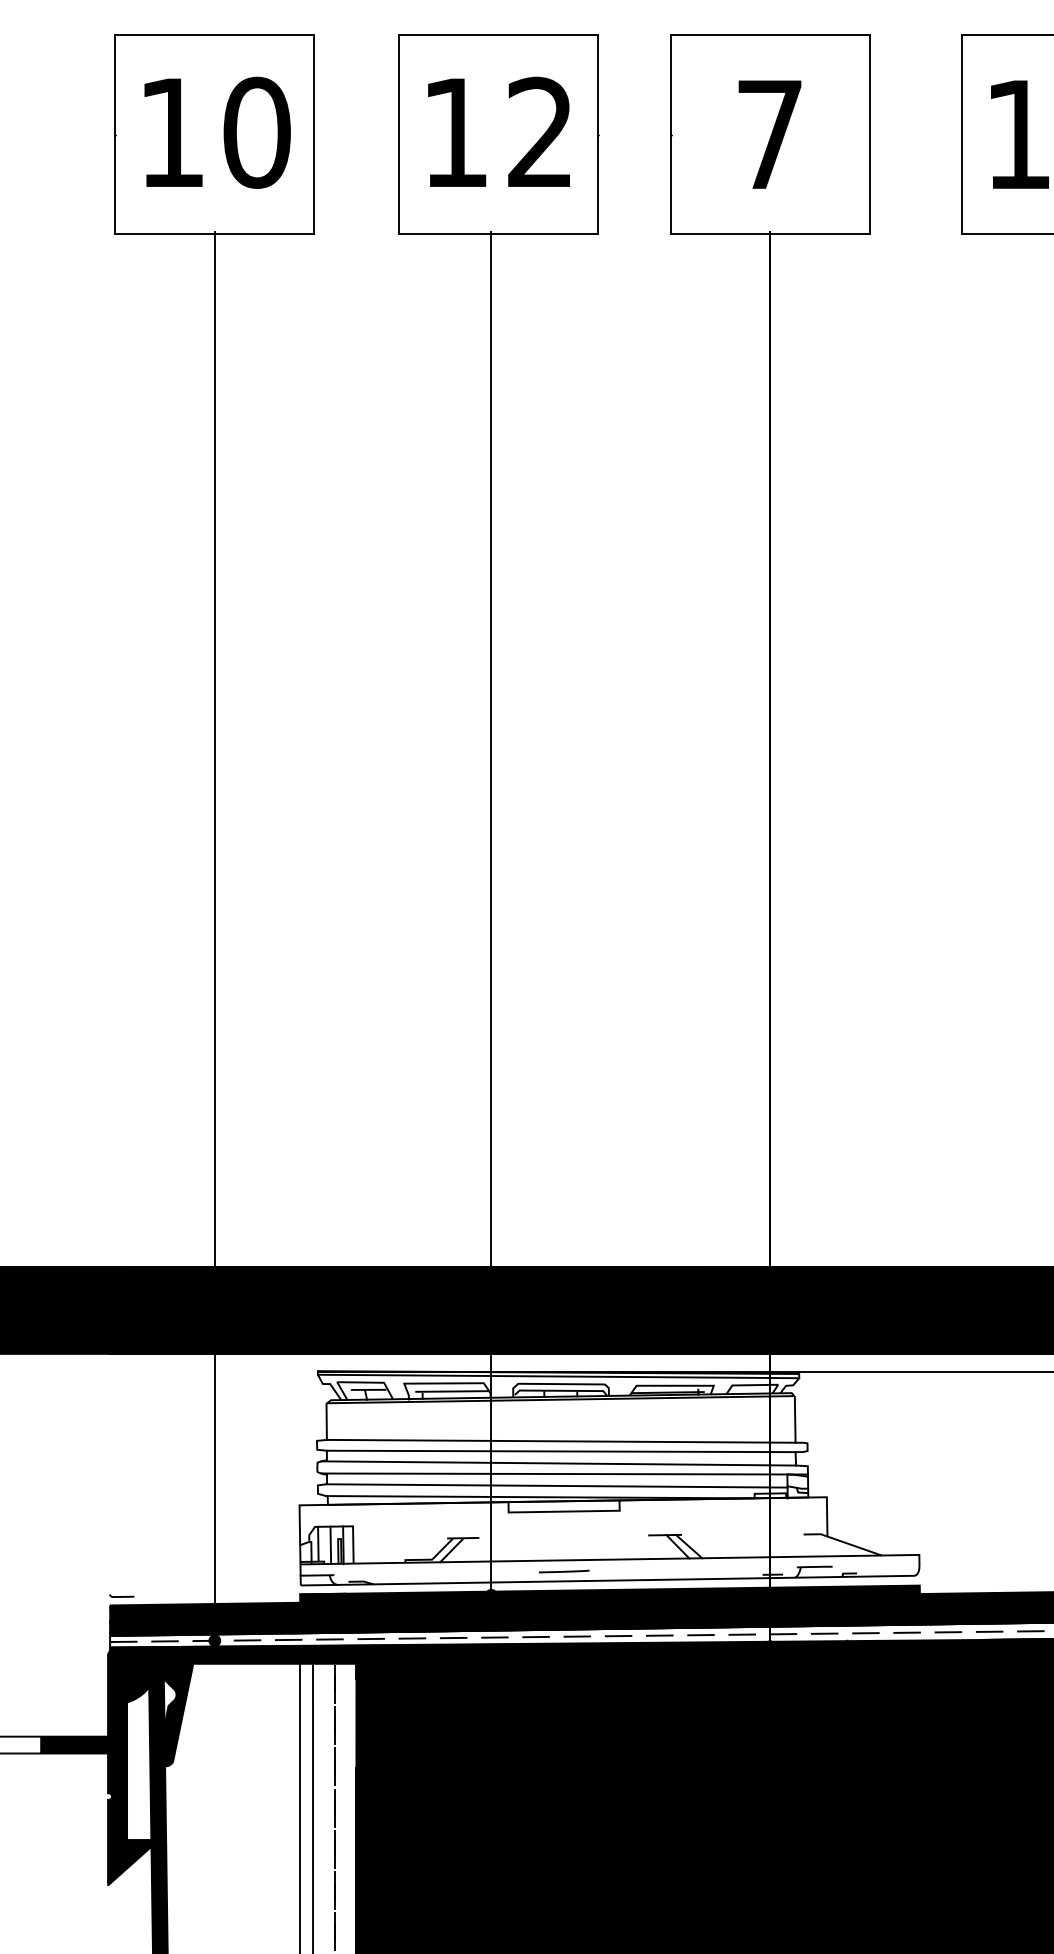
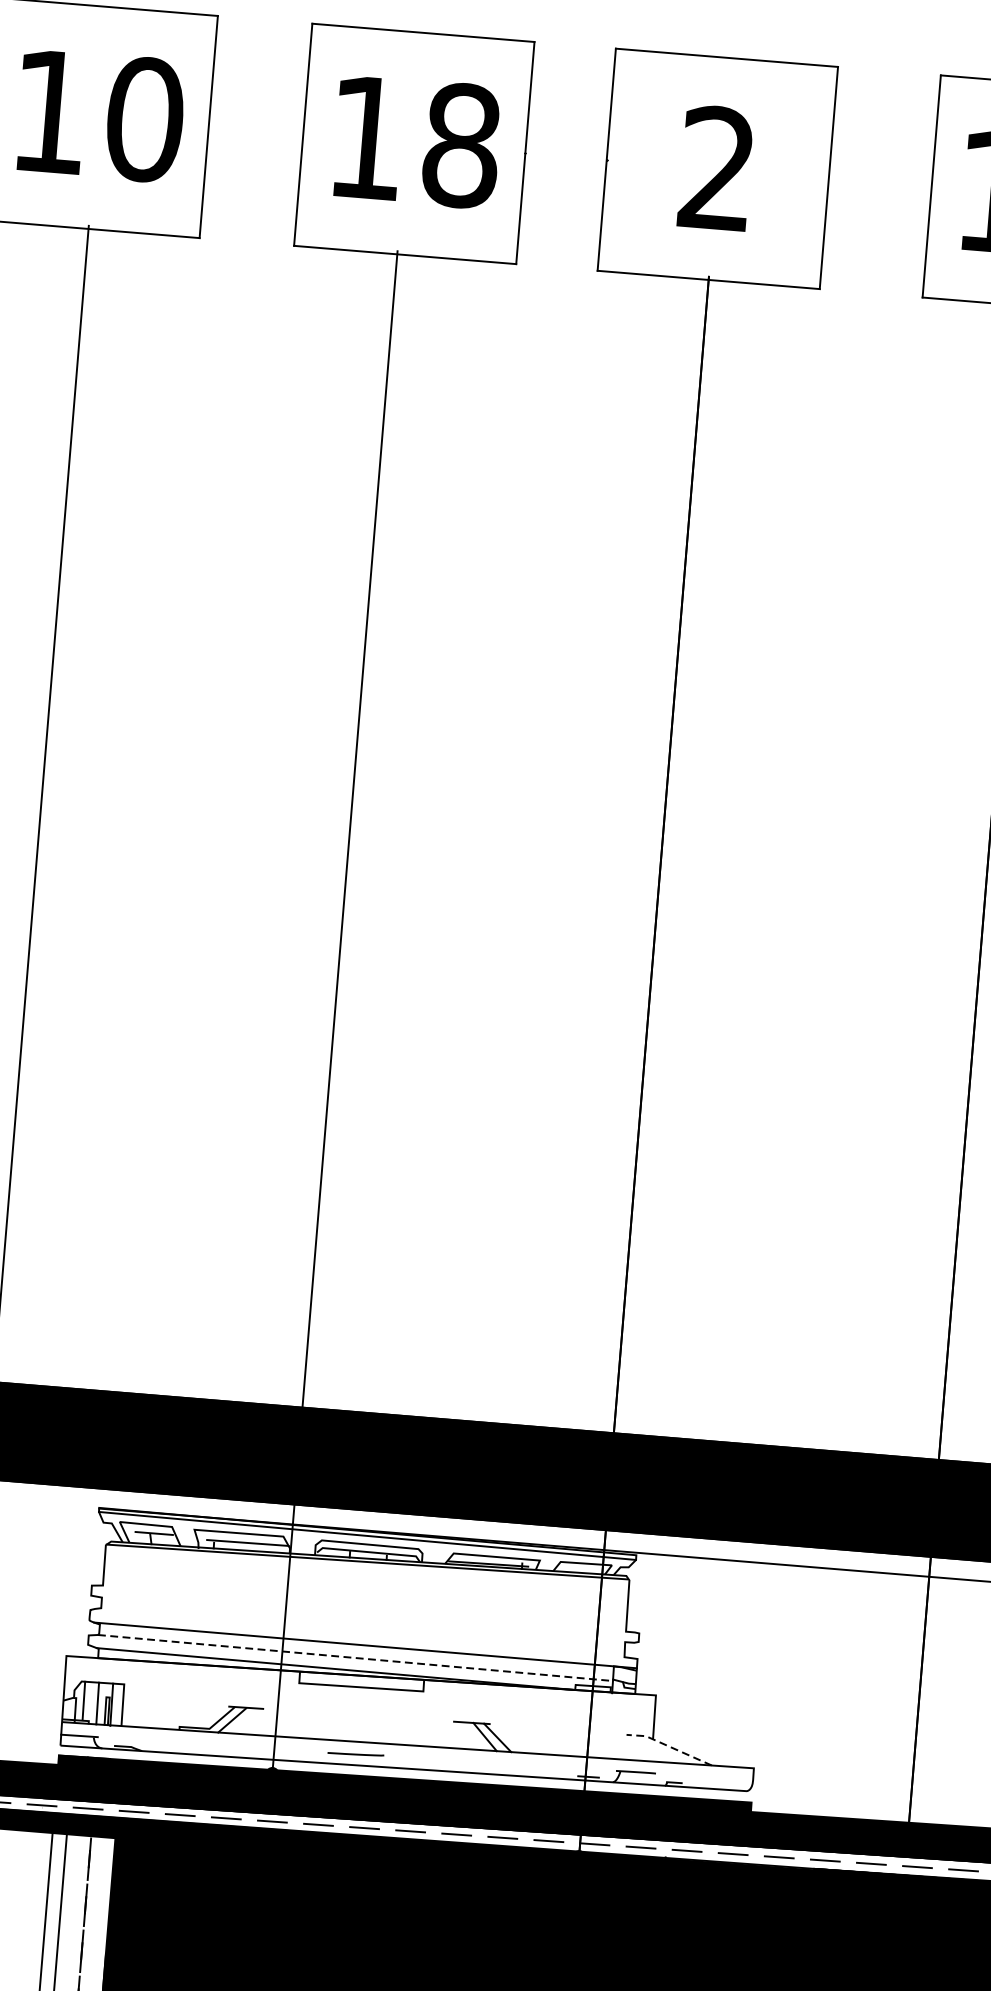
text: (540, 132) -> (461, 145), 12 -> 18
text: (769, 133) -> (717, 167), 7 -> 2
line: (560, 1440) -> (363, 1607), removed
line: (560, 1451) -> (362, 1619), removed
line: (558, 1463) -> (359, 1633), removed
line: (556, 1485) -> (355, 1657), solid -> dashed
line: (842, 1541) -> (669, 1746), solid -> dashed

